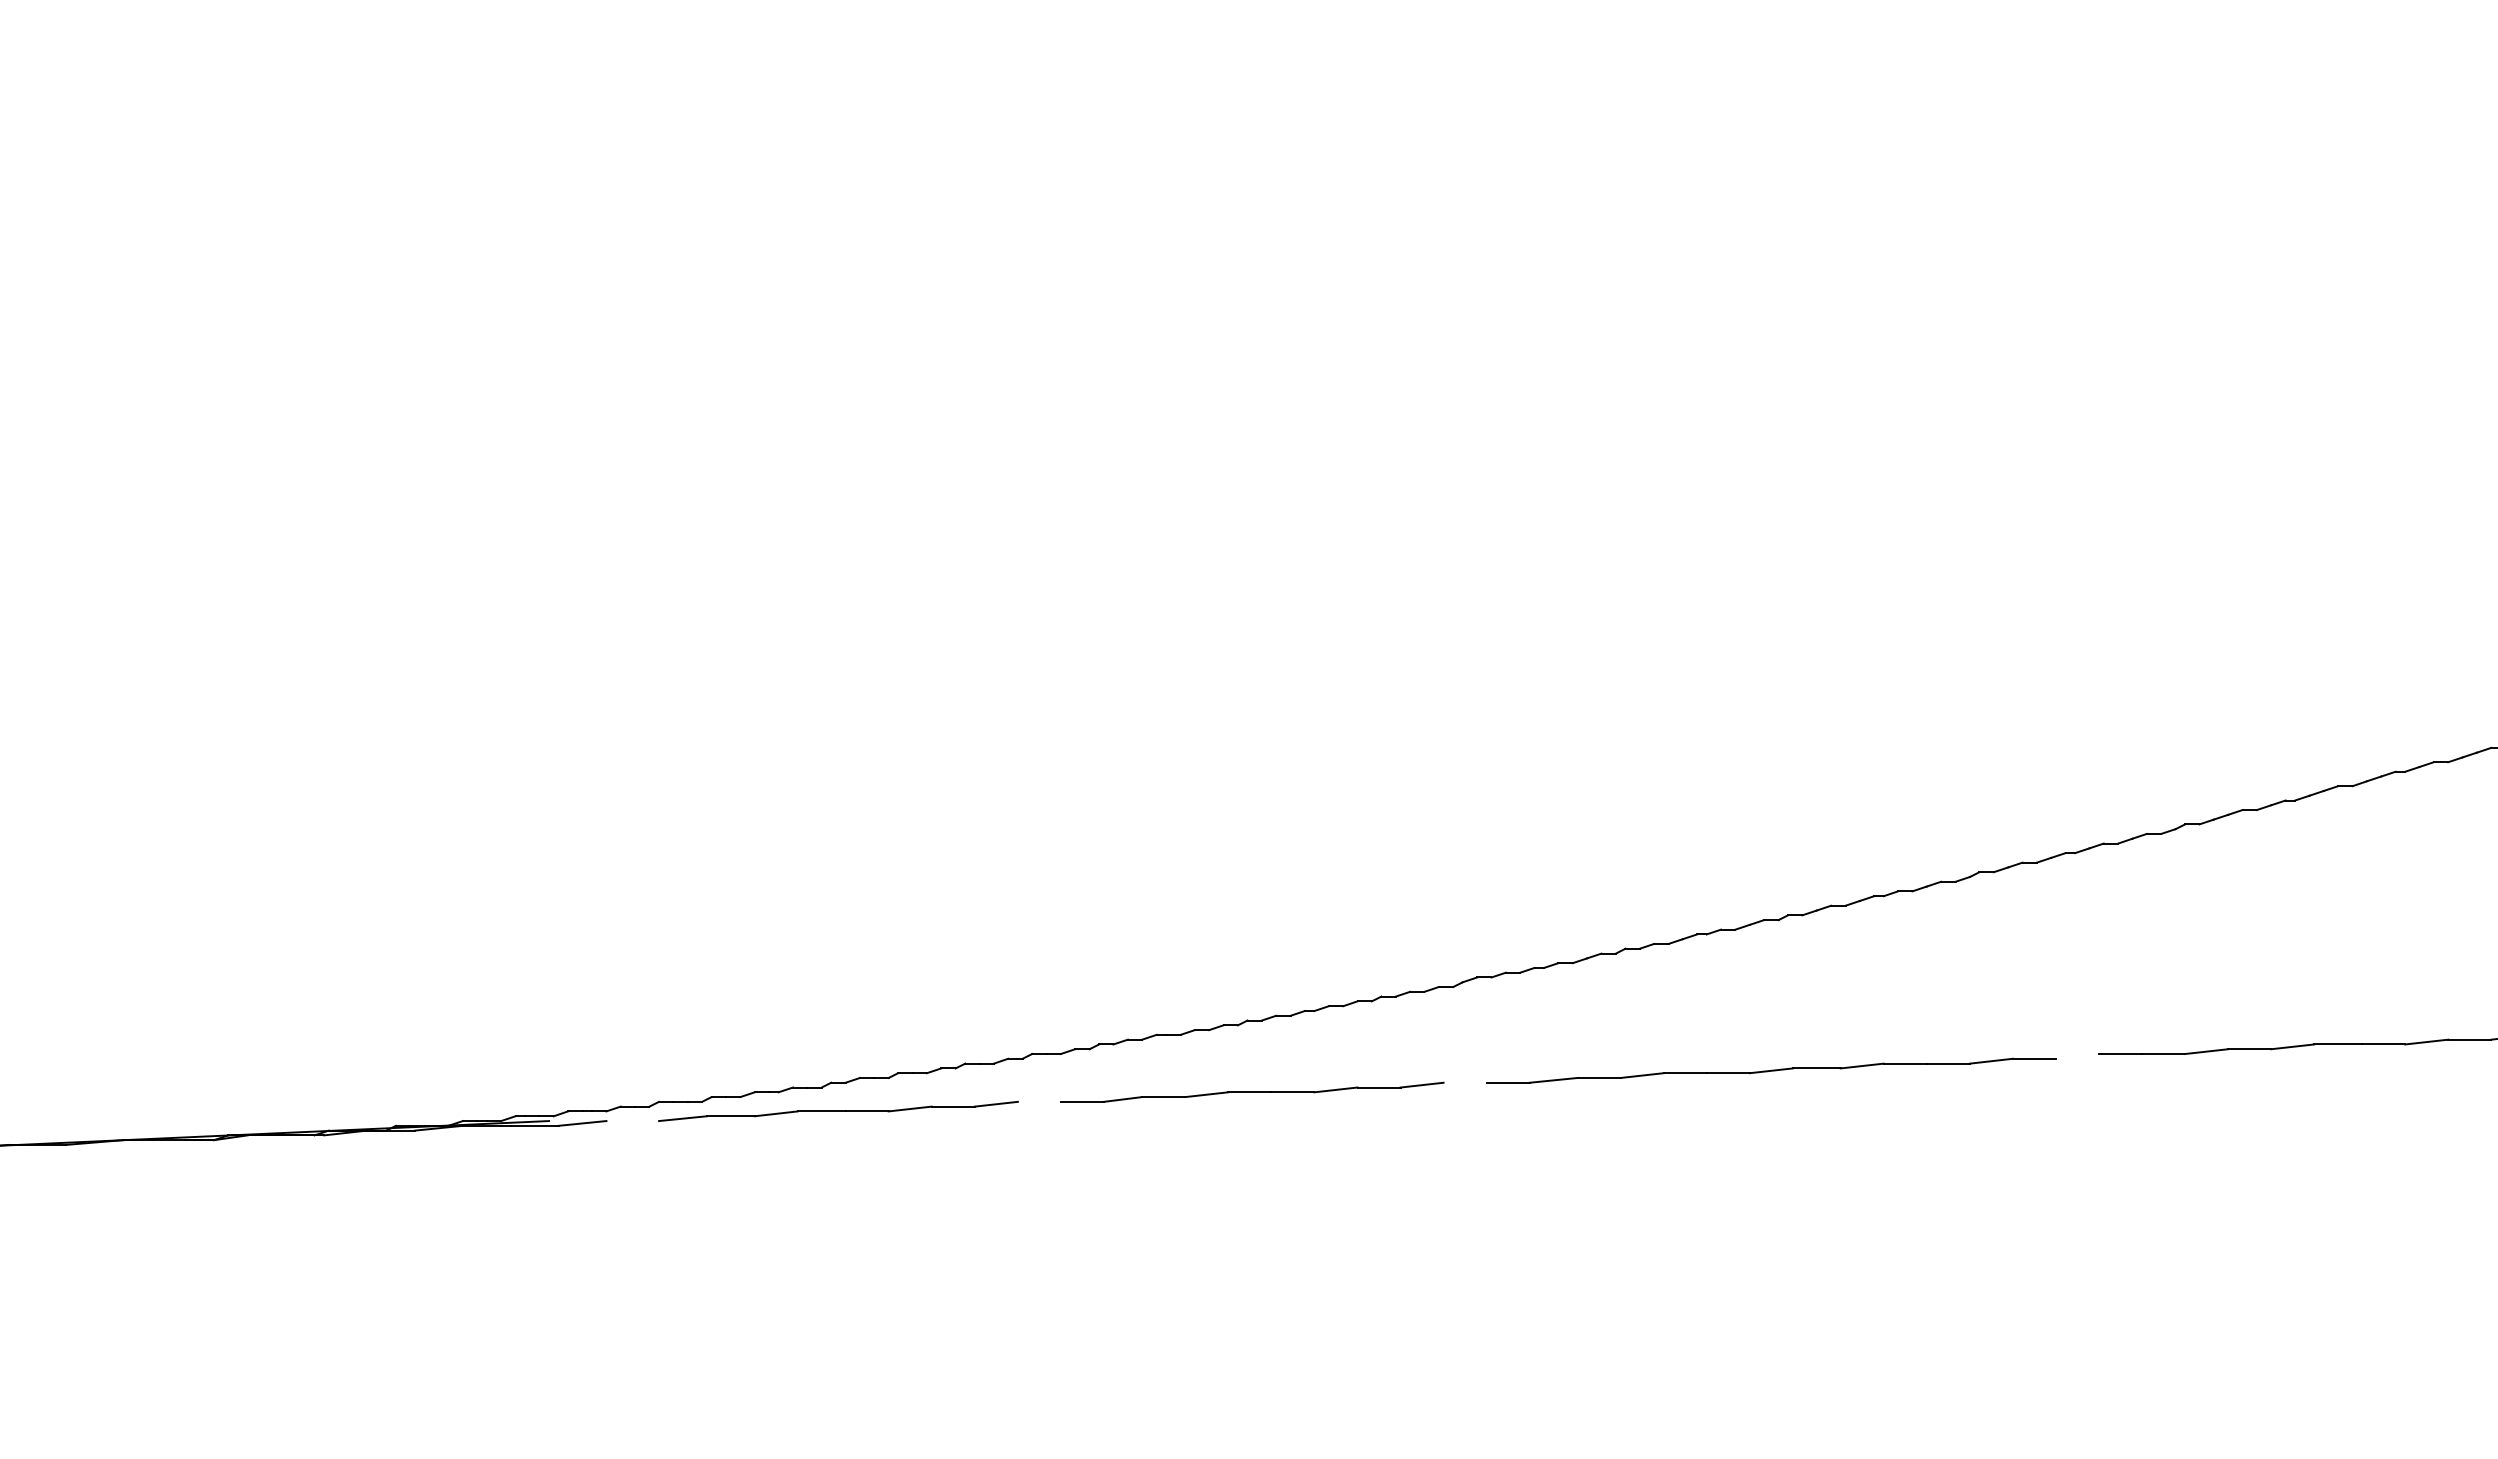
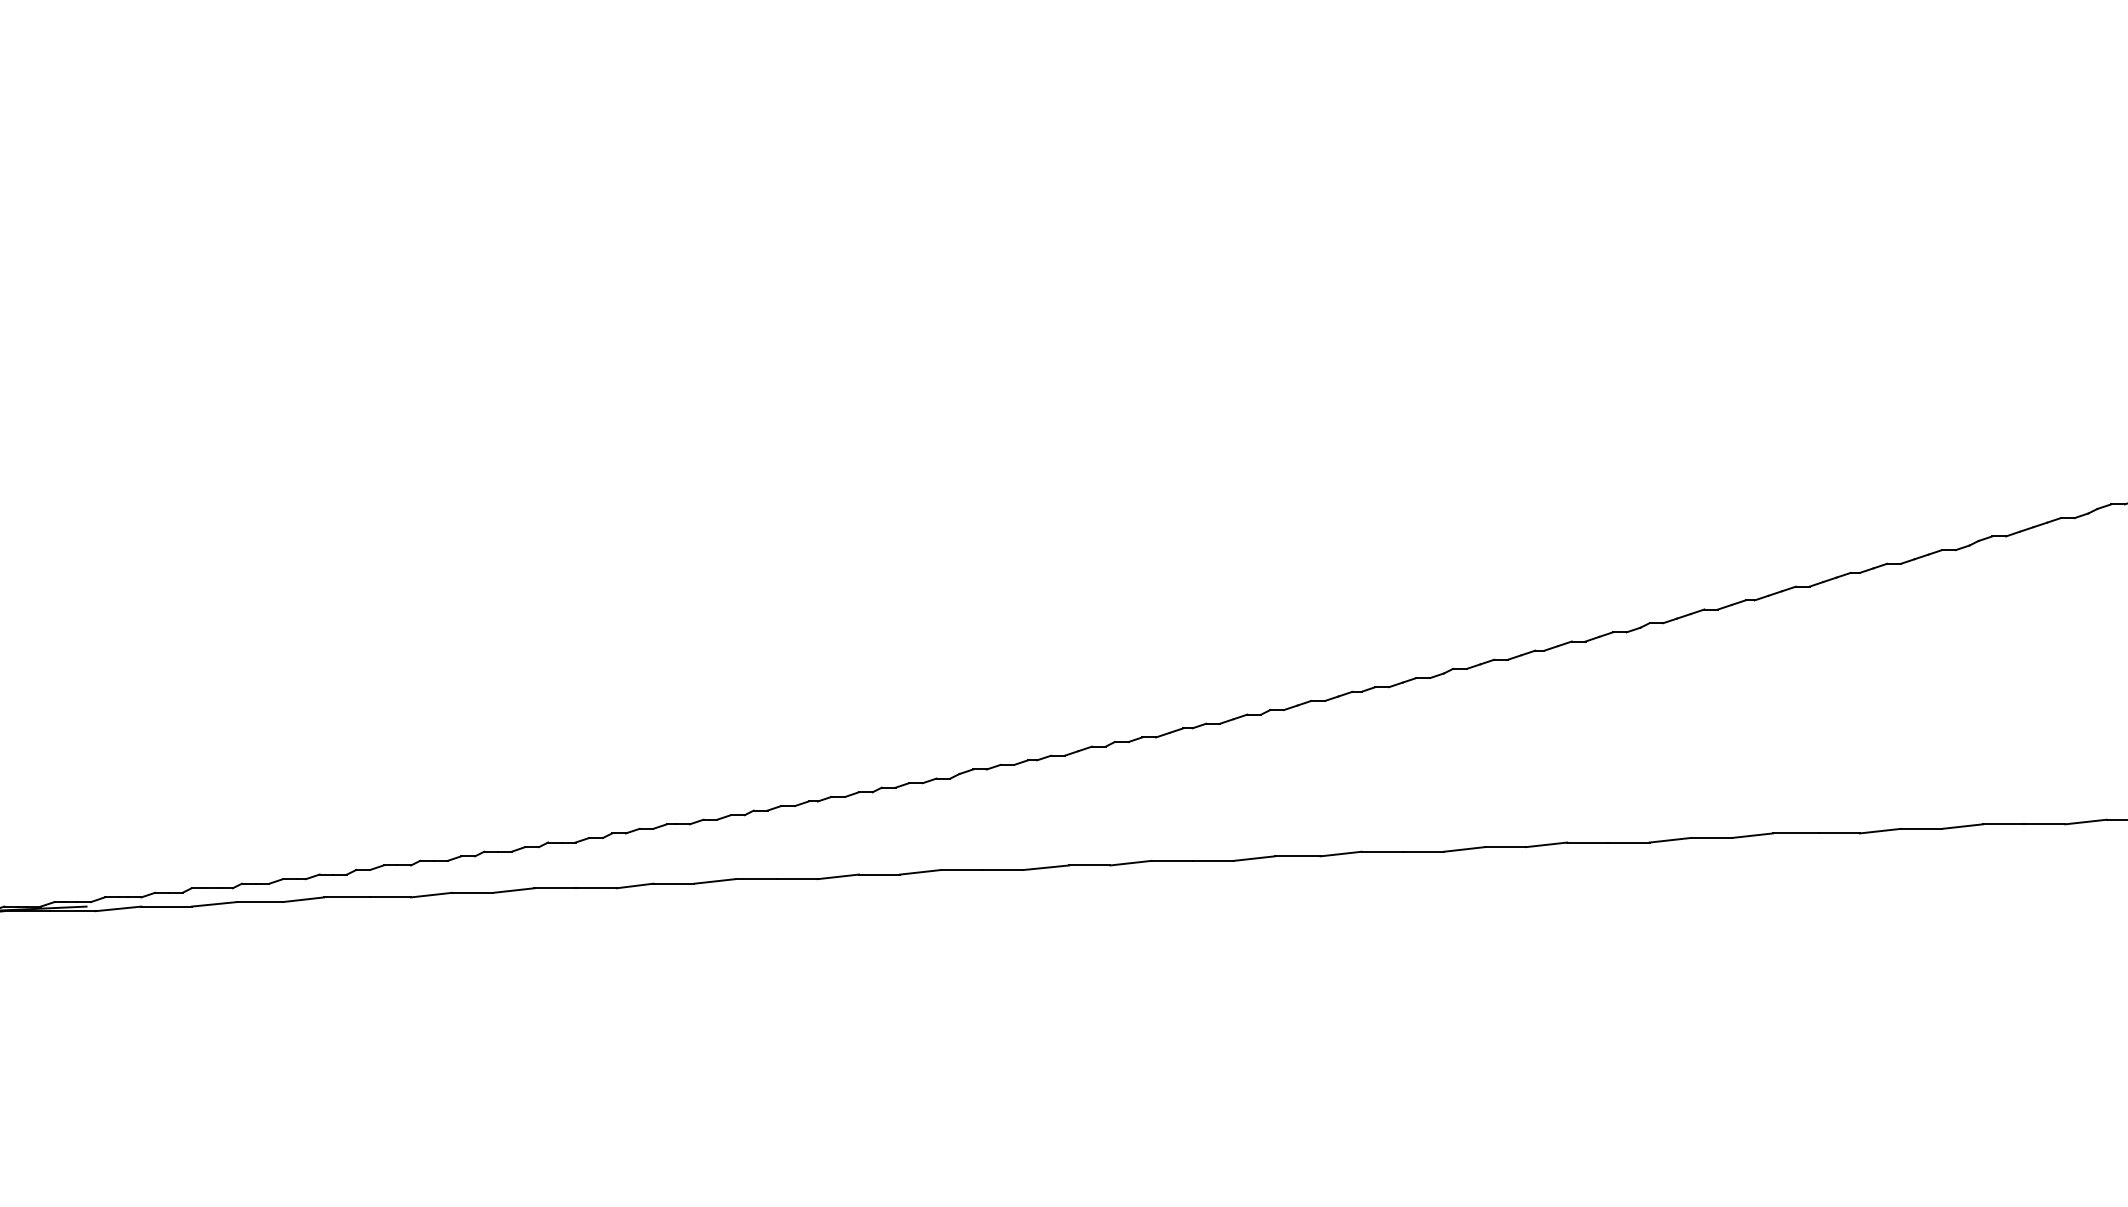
line: (2077, 1056) -> (1546, 844), added
line: (1464, 1082) -> (961, 869), added
line: (1038, 1101) -> (554, 887), added
line: (632, 1121) -> (166, 907), added

